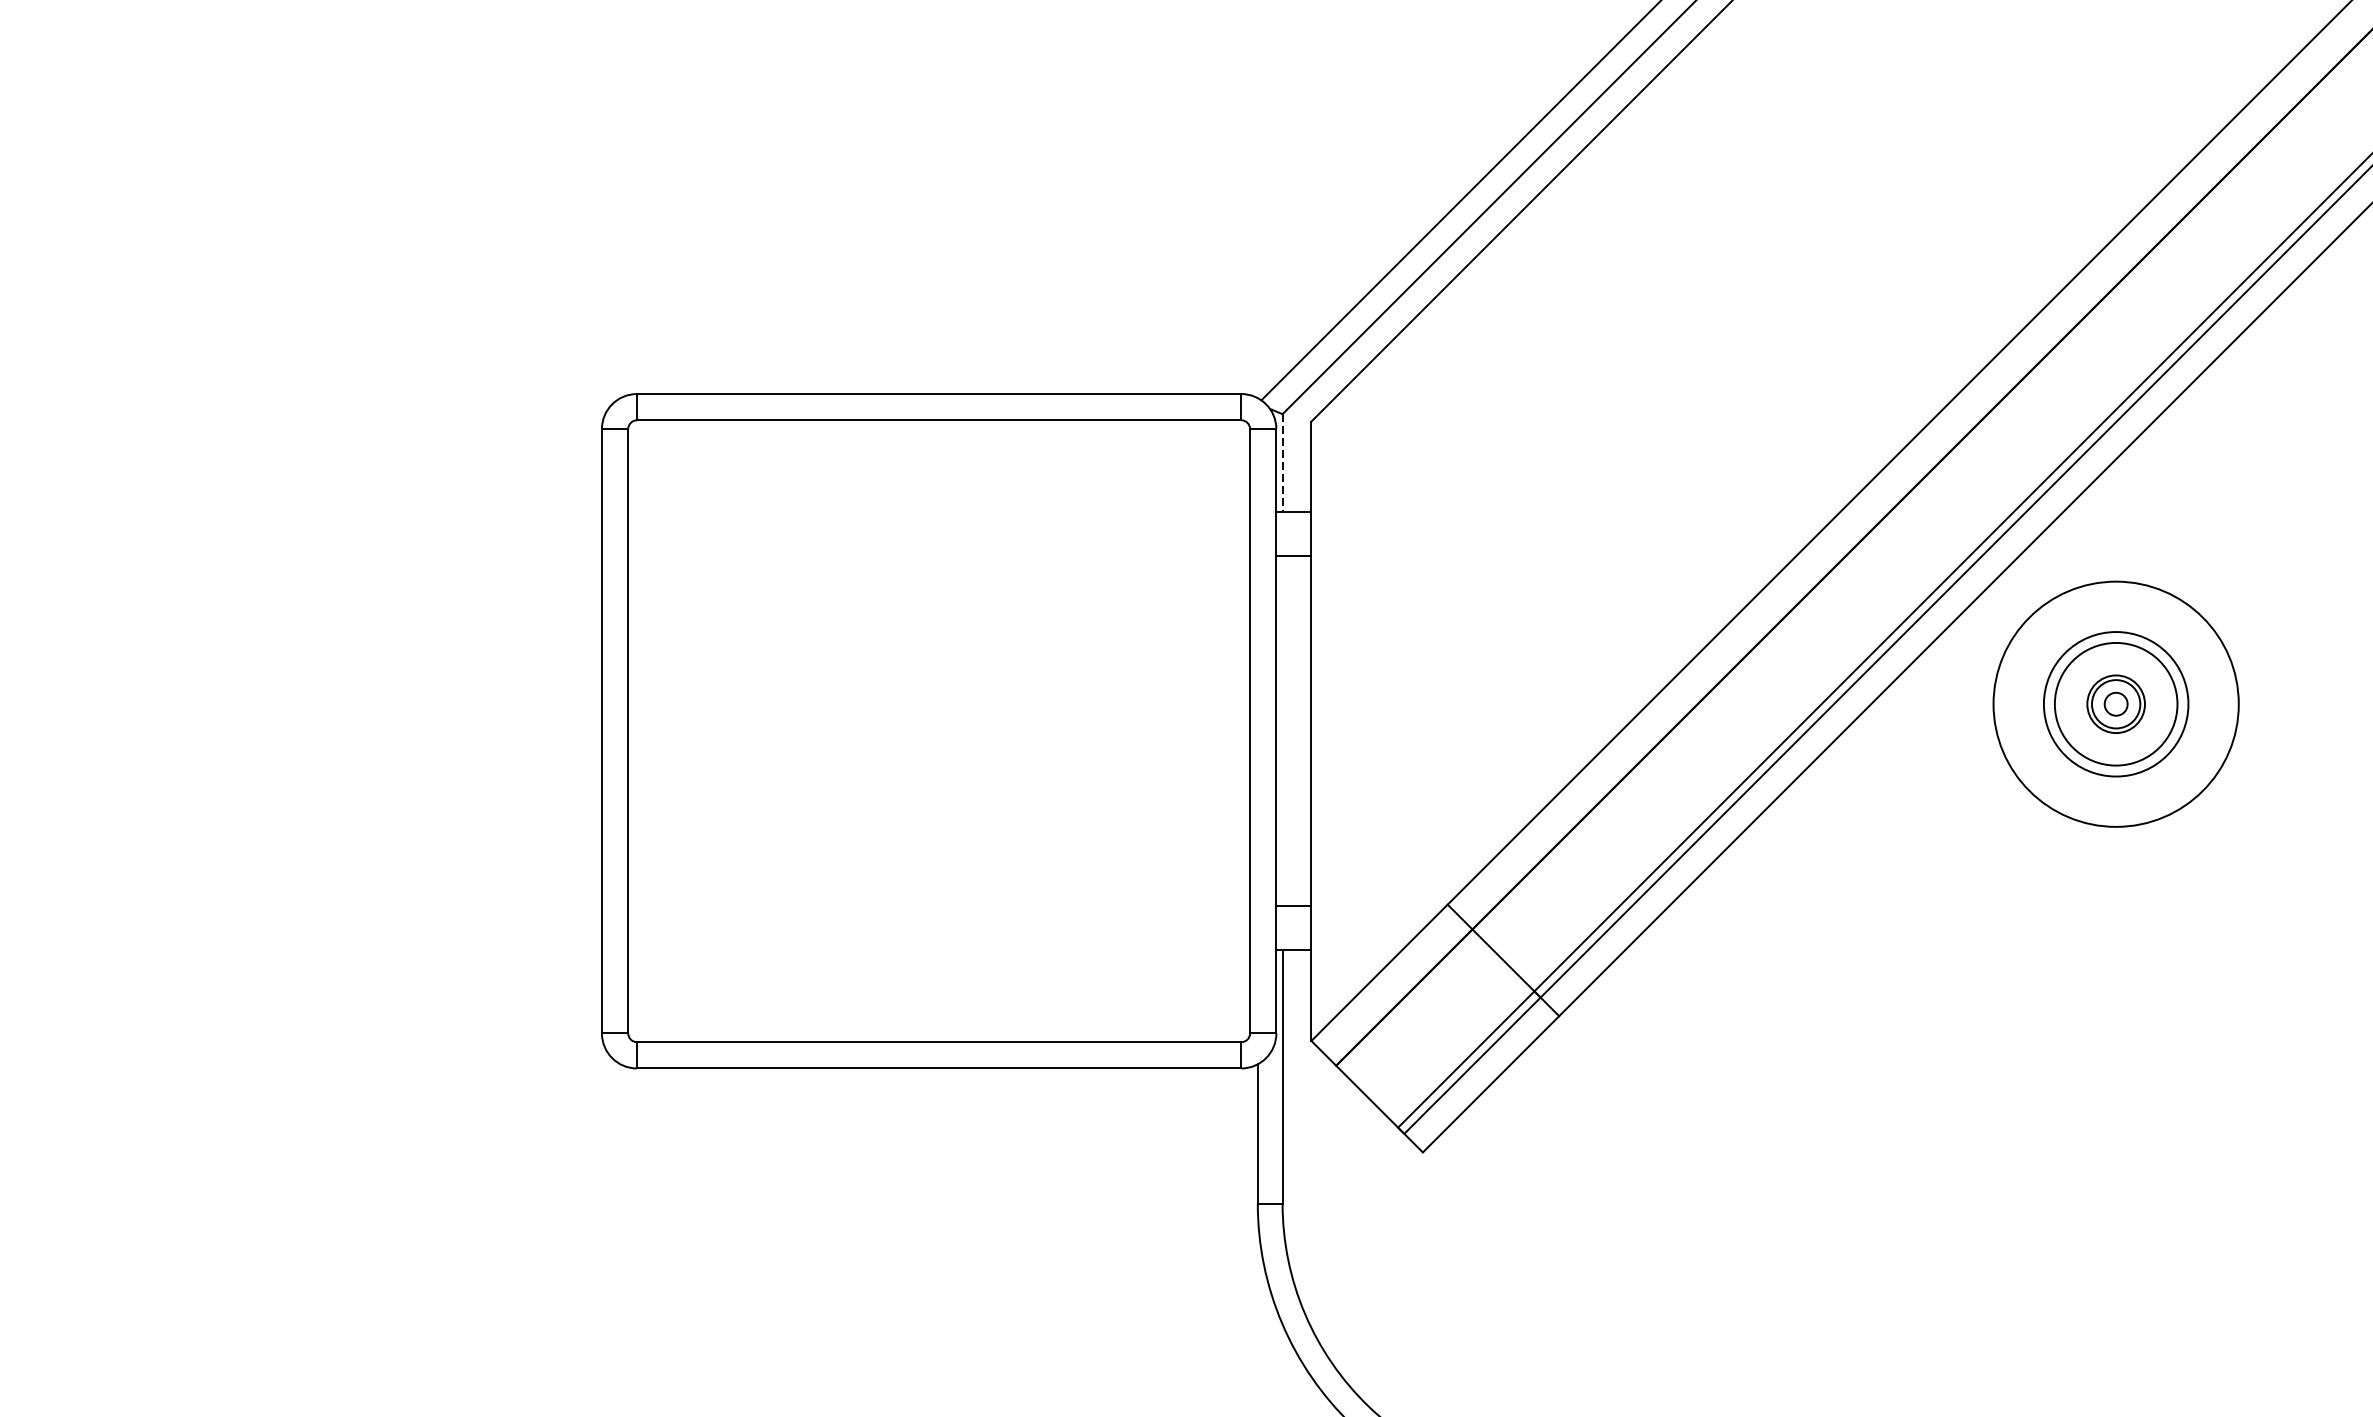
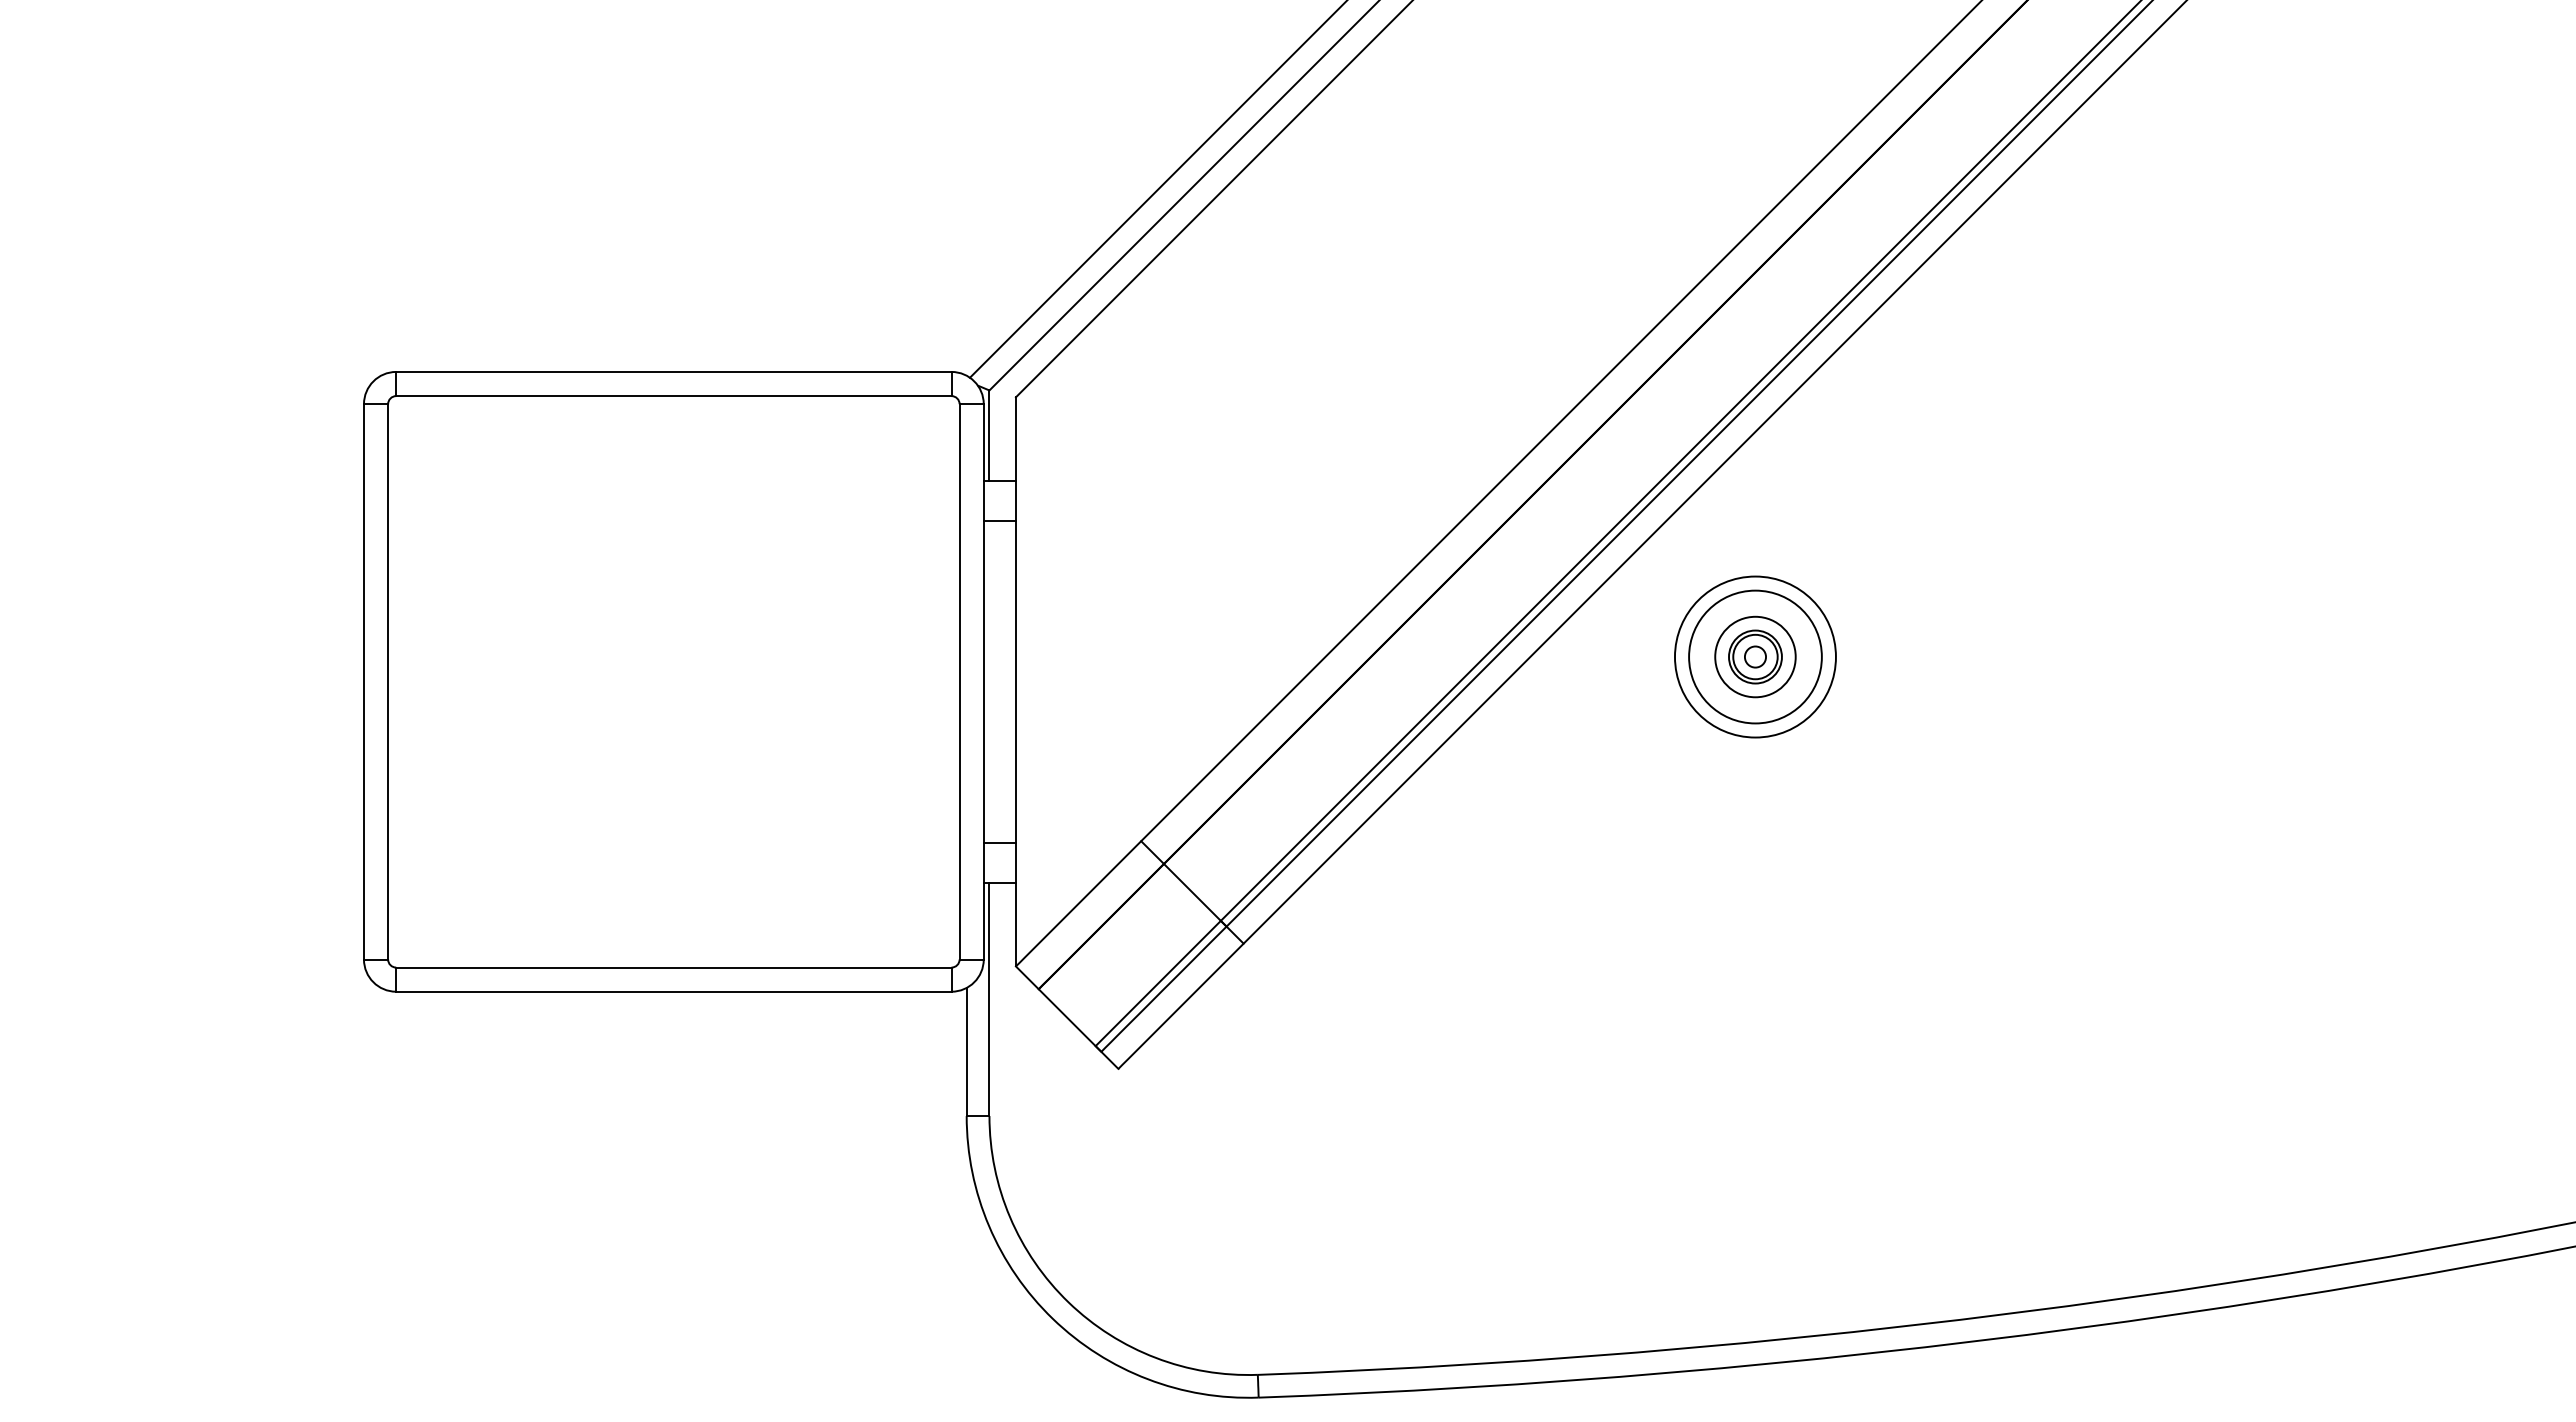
line: (1282, 464) -> (989, 436), dashed -> solid
circle: (2115, 703) -> (1754, 656), size x0.71
circle: (2116, 703) -> (1755, 656), size x0.71

